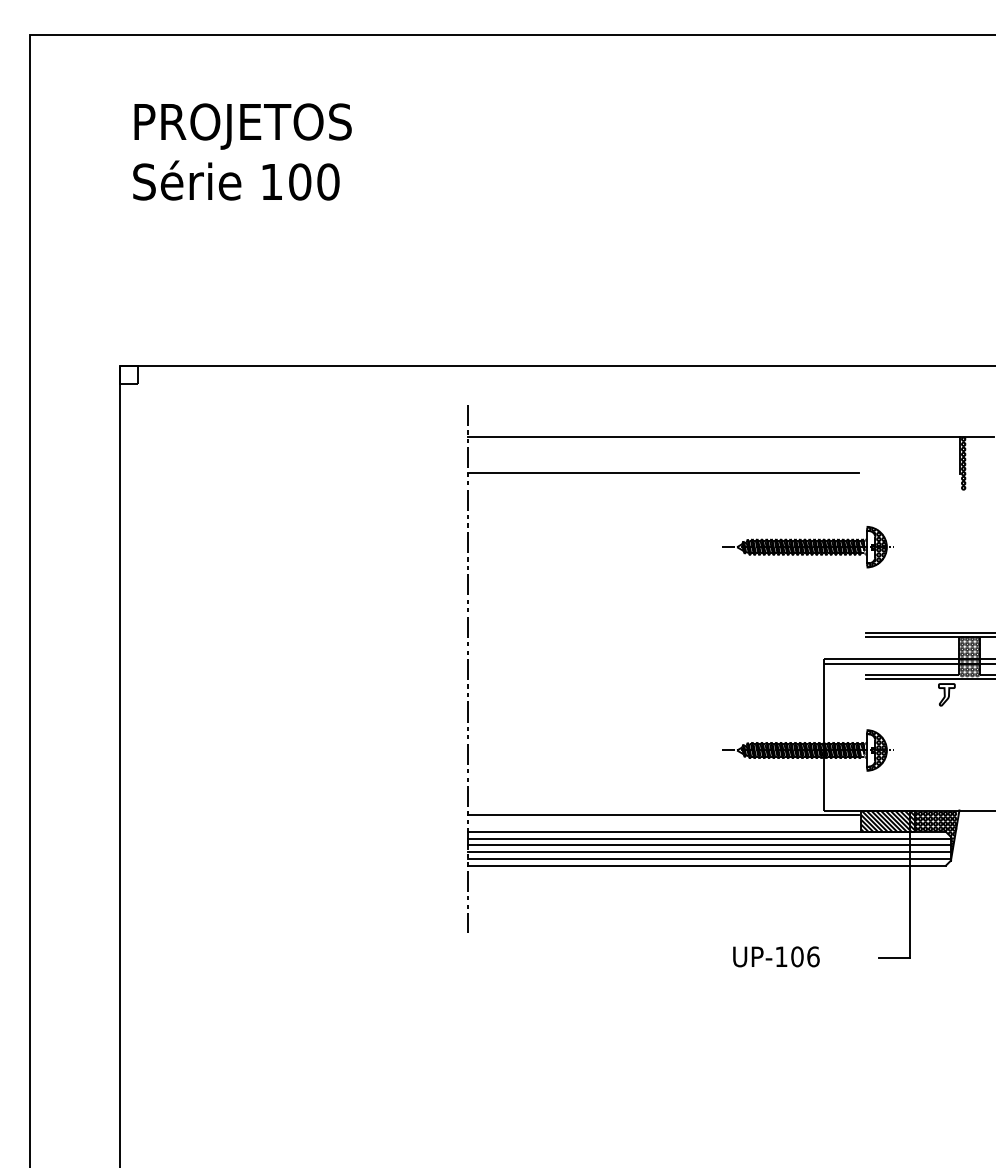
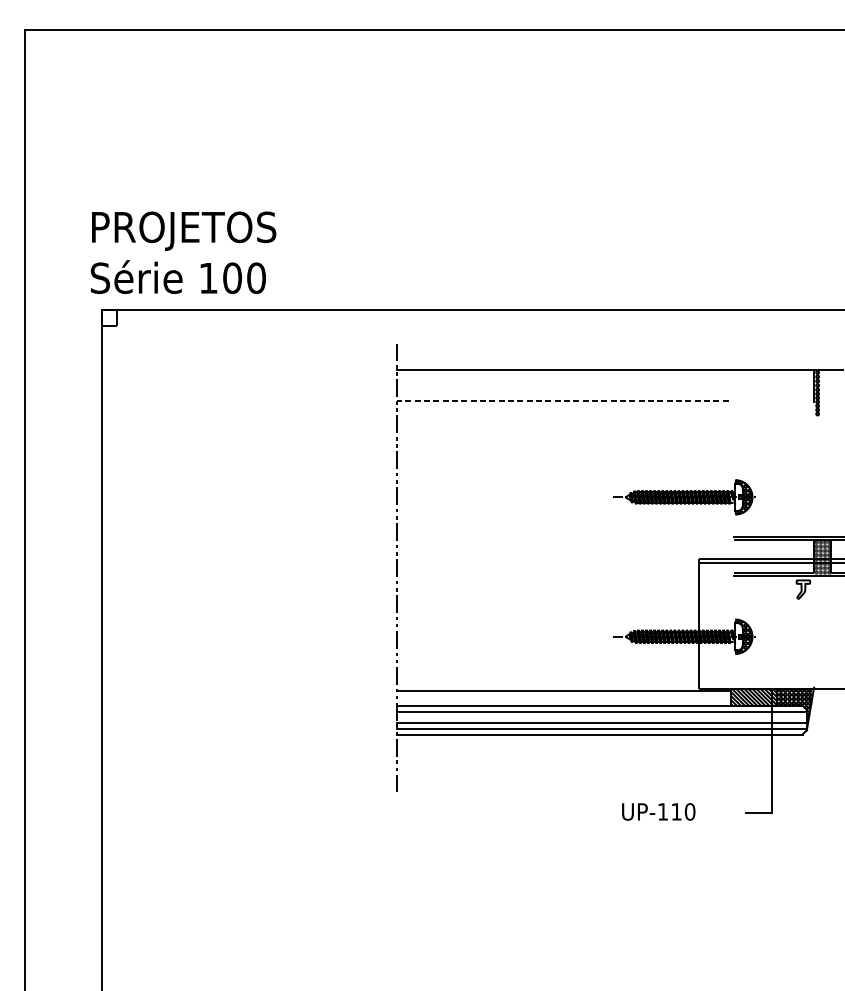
text: (242, 151) -> (183, 252), moved
line: (662, 472) -> (562, 400), solid -> dashed
part: (807, 547) -> (685, 497), moved
line: (709, 845) -> (601, 717), removed
text: (805, 956) -> (683, 811), UP-106 -> UP-110

